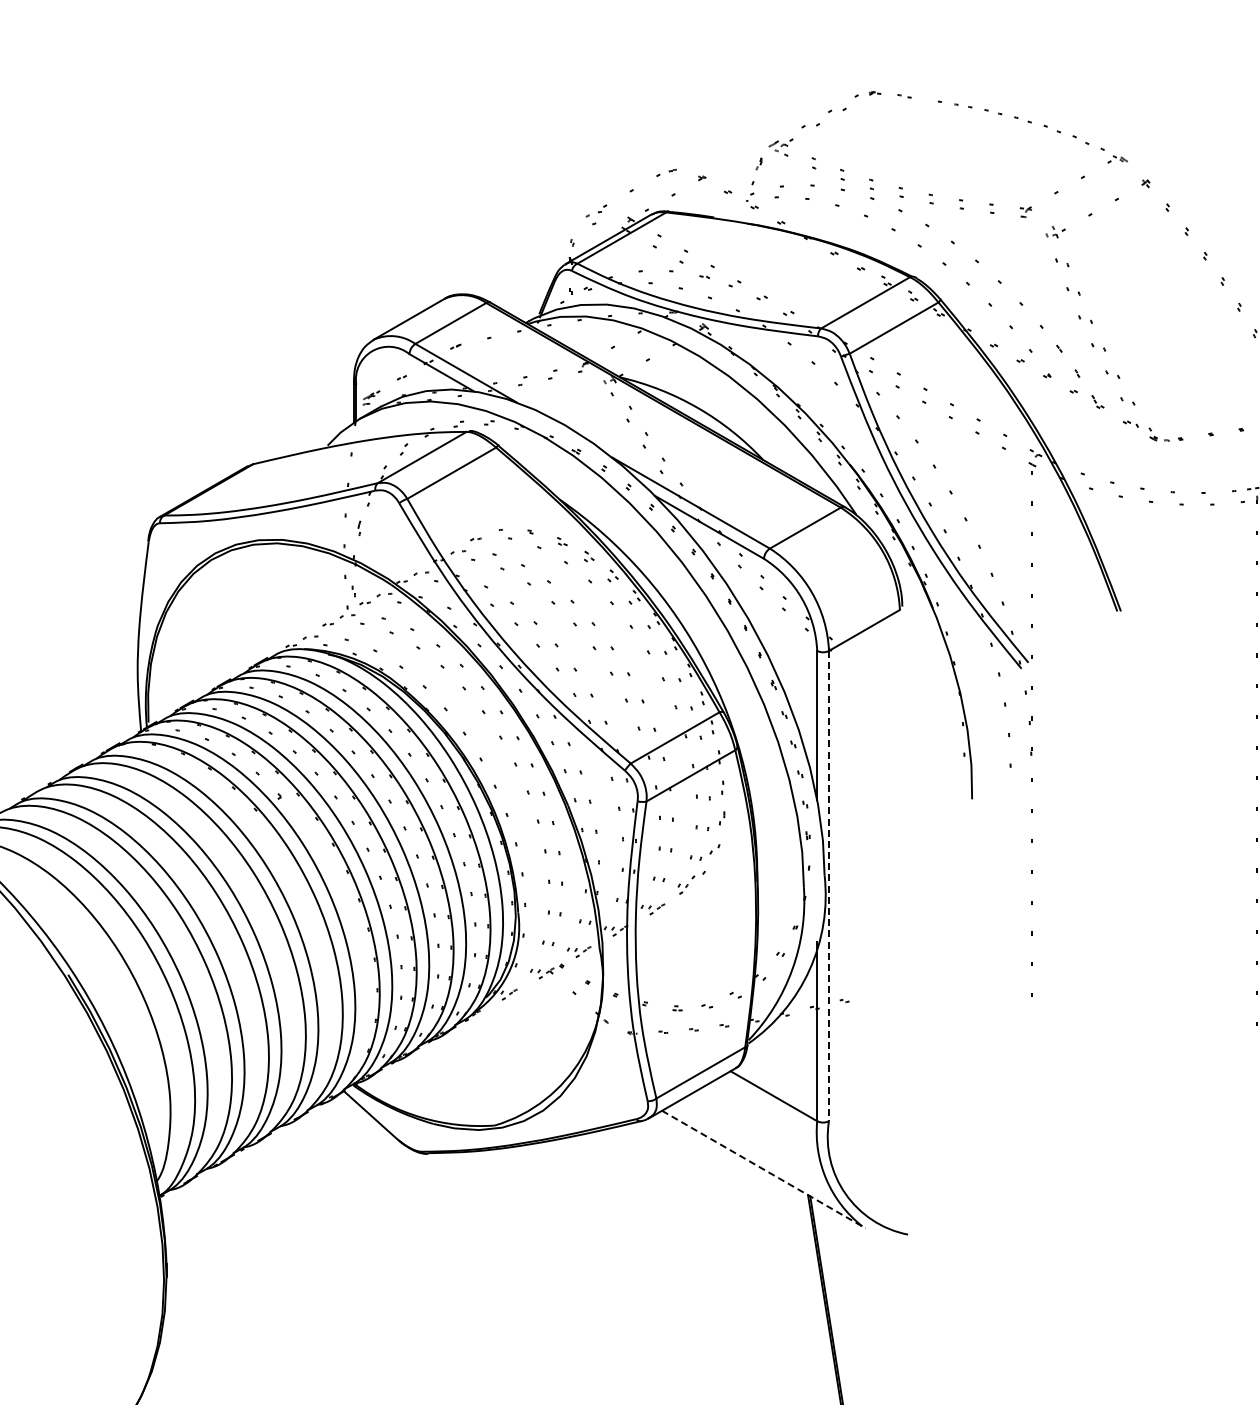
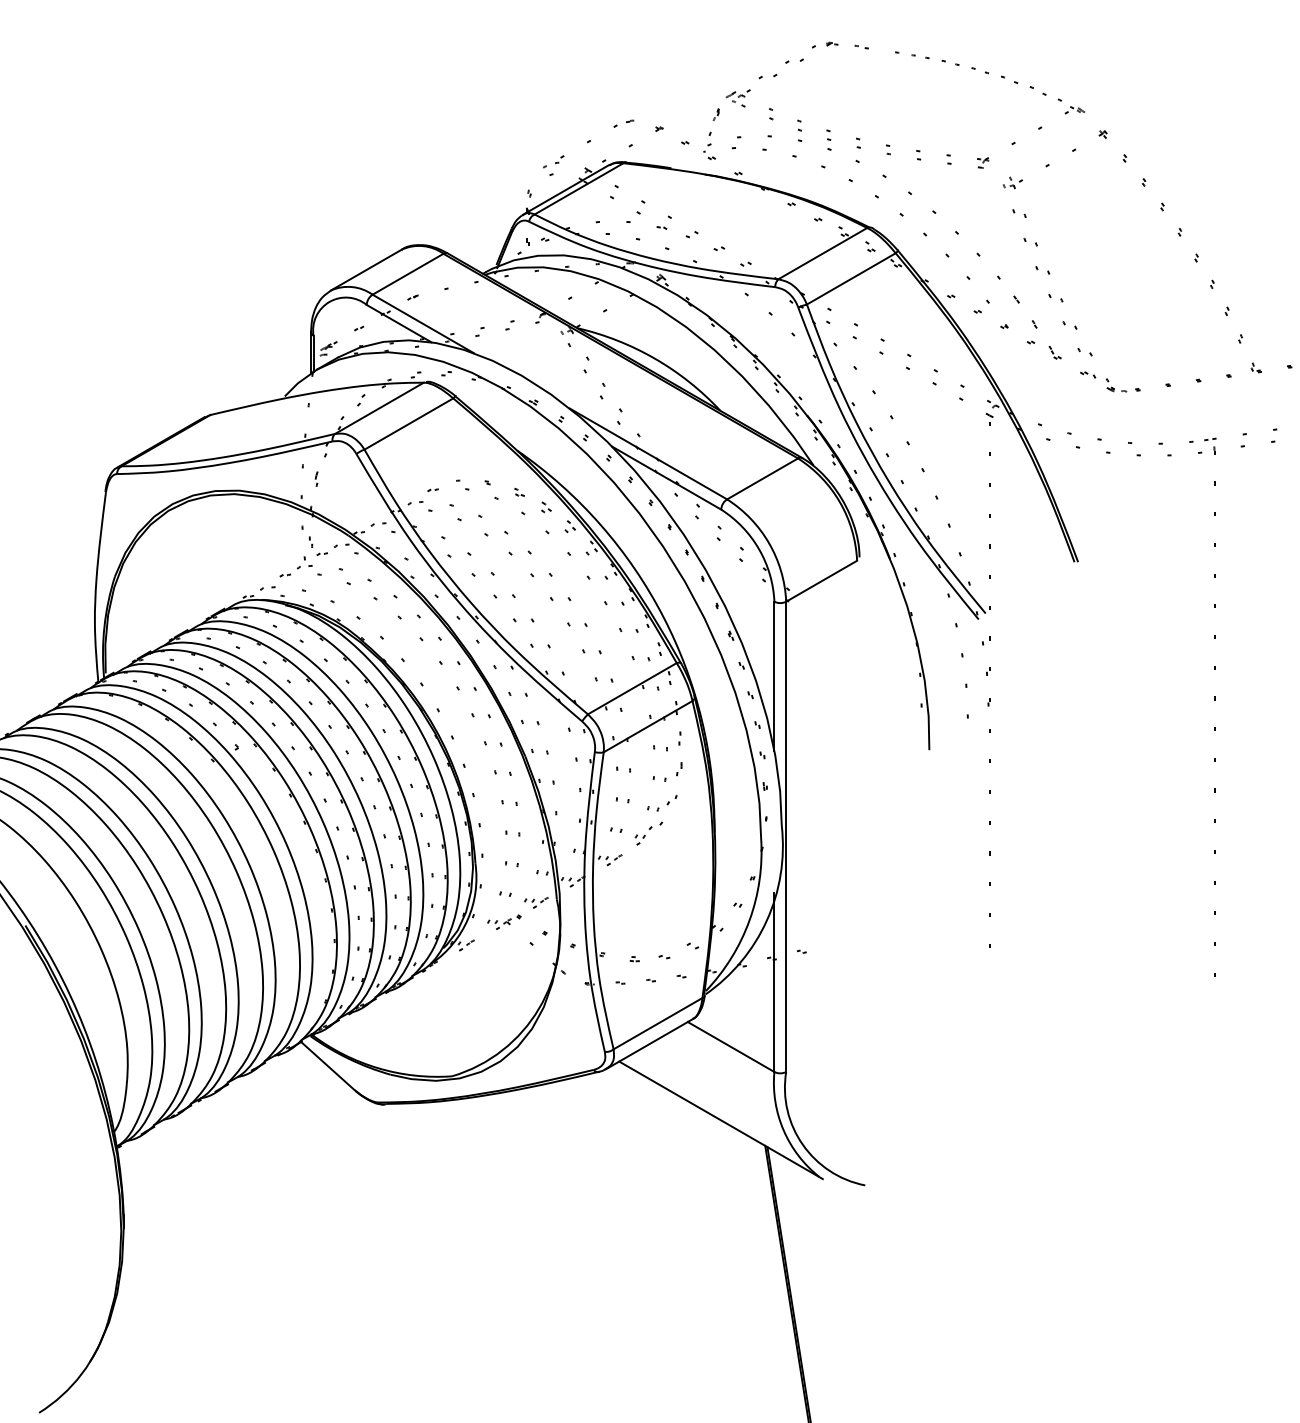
line: (829, 886) -> (786, 837), dashed -> solid
line: (764, 1169) -> (721, 1120), dashed -> solid

